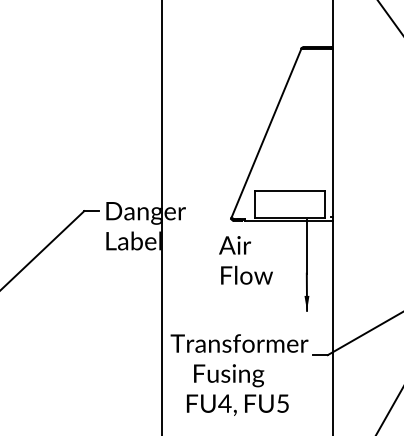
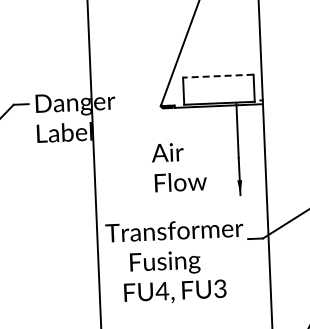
line: (289, 191) -> (217, 76), solid -> dashed
text: (245, 260) -> (178, 167), moved
text: (282, 403) -> (219, 288), FU5 -> FU3

